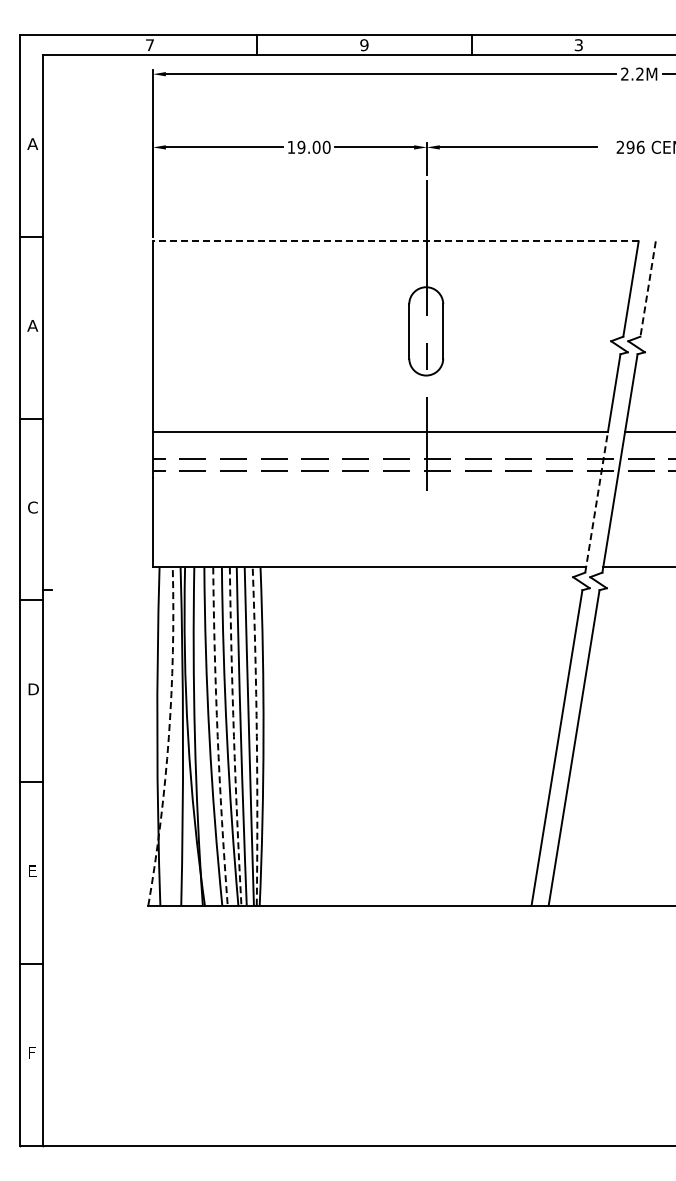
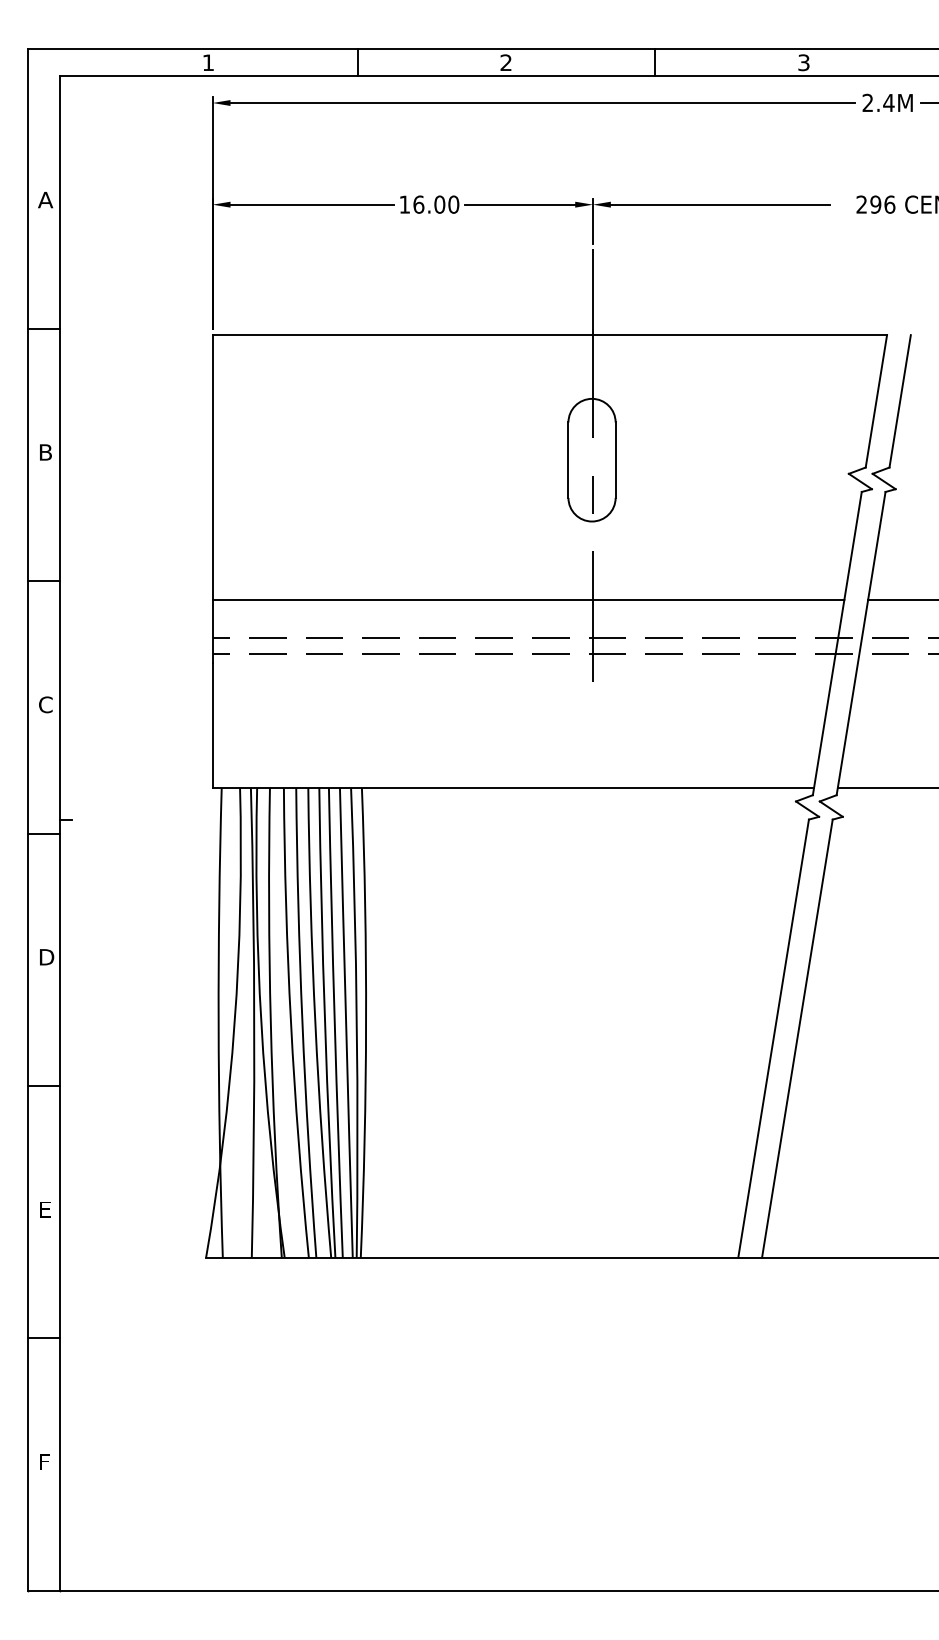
text: (149, 45) -> (207, 63), 7 -> 1
text: (364, 45) -> (506, 63), 9 -> 2
text: (639, 73) -> (888, 102), 2.2M -> 2.4M
text: (301, 146) -> (418, 203), 19.00 -> 16.00
line: (395, 241) -> (549, 335), dashed -> solid
line: (648, 289) -> (900, 402), dashed -> solid
text: (32, 325) -> (45, 451), A -> B
line: (596, 501) -> (828, 696), dashed -> solid
arc: (217, 736) -> (302, 1022), dashed -> solid
arc: (233, 736) -> (324, 1022), dashed -> solid
arc: (256, 736) -> (356, 1022), dashed -> solid
arc: (168, 737) -> (234, 1024), dashed -> solid

